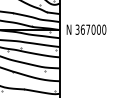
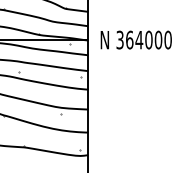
text: (88, 29) -> (139, 39), 367000 -> 364000

